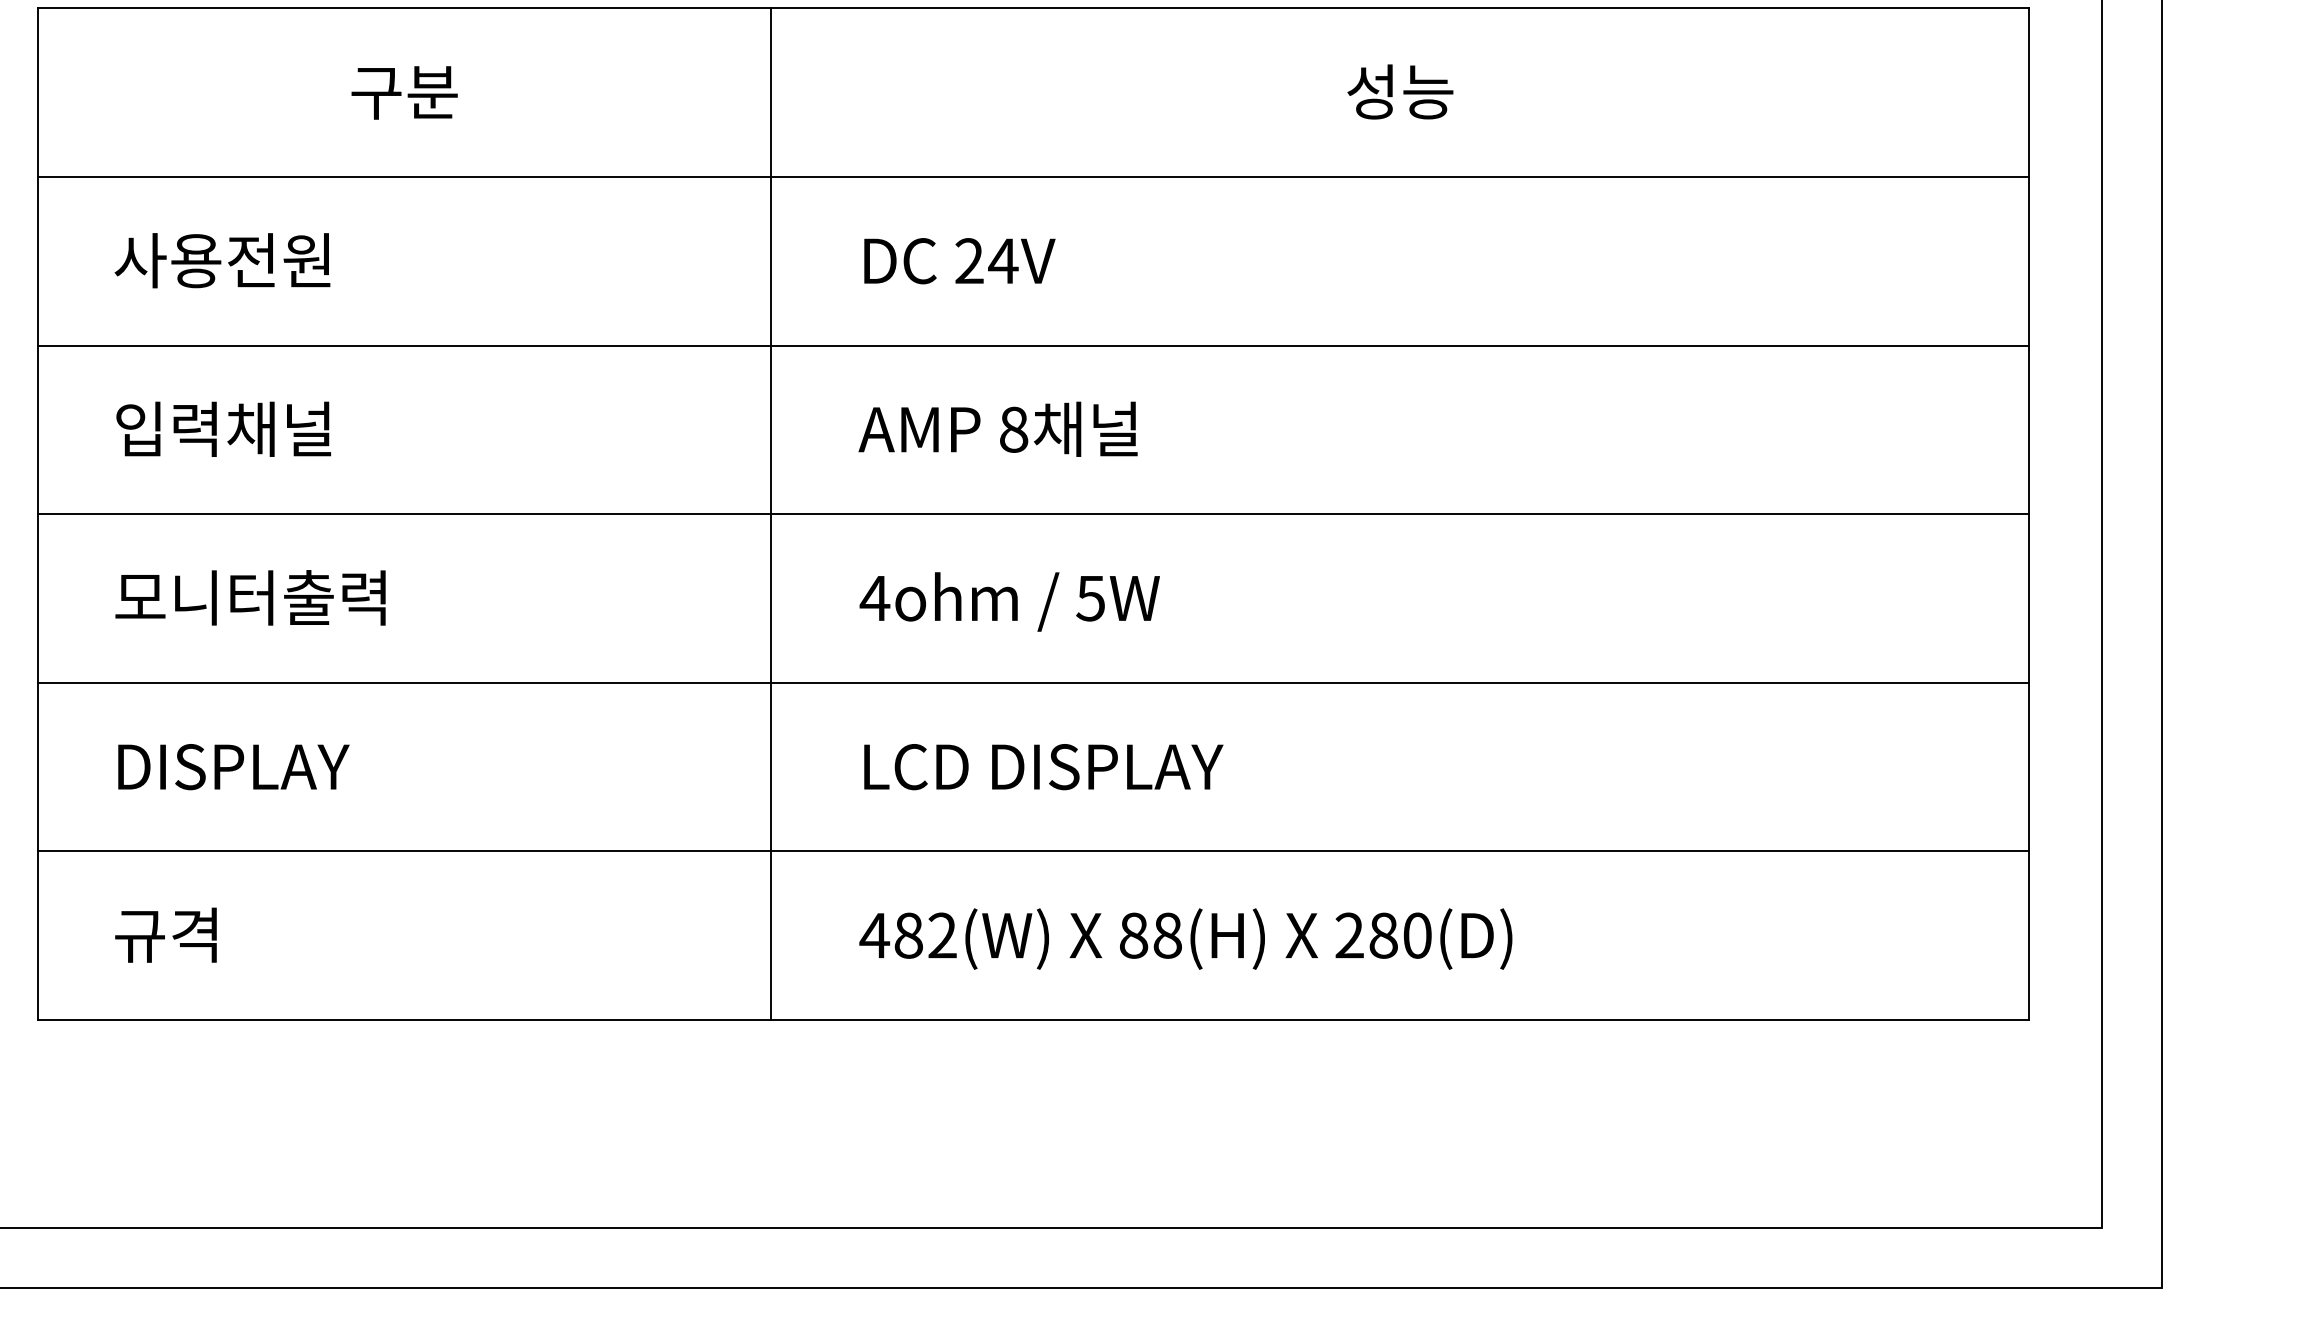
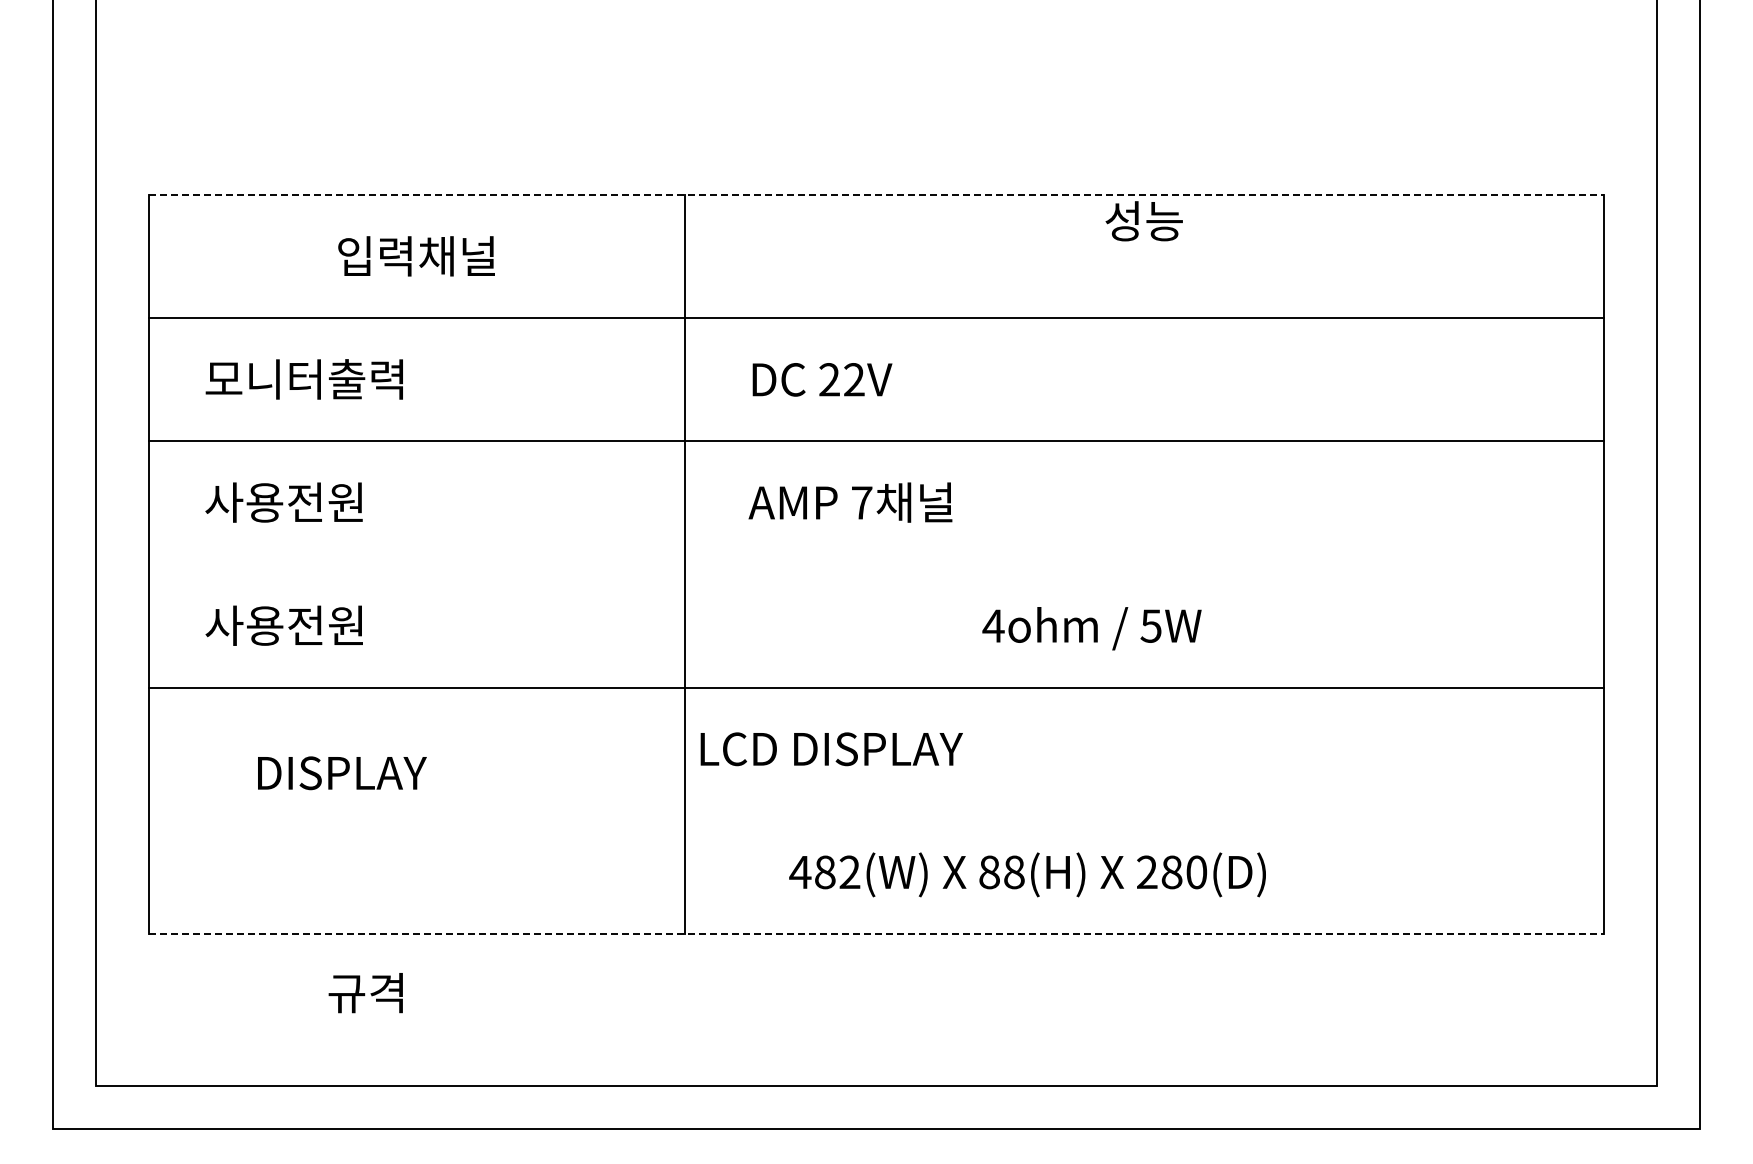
line: (1033, 8) -> (876, 195), solid -> dashed
text: (403, 92) -> (416, 256), 구분 -> 입력채널
text: (1399, 92) -> (1143, 221), moved
text: (249, 260) -> (303, 379), 사용전원 -> 모니터출력
text: (1003, 260) -> (854, 379), 24V -> 22V
text: (223, 429) -> (284, 502), 입력채널 -> 사용전원
text: (1013, 429) -> (861, 502), 8 -> 7
line: (1033, 514) -> (876, 564), removed
text: (250, 597) -> (304, 625), 모니터출력 -> 사용전원
text: (1009, 601) -> (1091, 628), moved
text: (234, 767) -> (342, 773), moved
text: (1043, 767) -> (831, 749), moved
line: (1033, 850) -> (876, 810), removed
text: (165, 935) -> (365, 993), moved
text: (1185, 938) -> (1027, 874), moved
line: (1033, 1020) -> (876, 934), solid -> dashed

